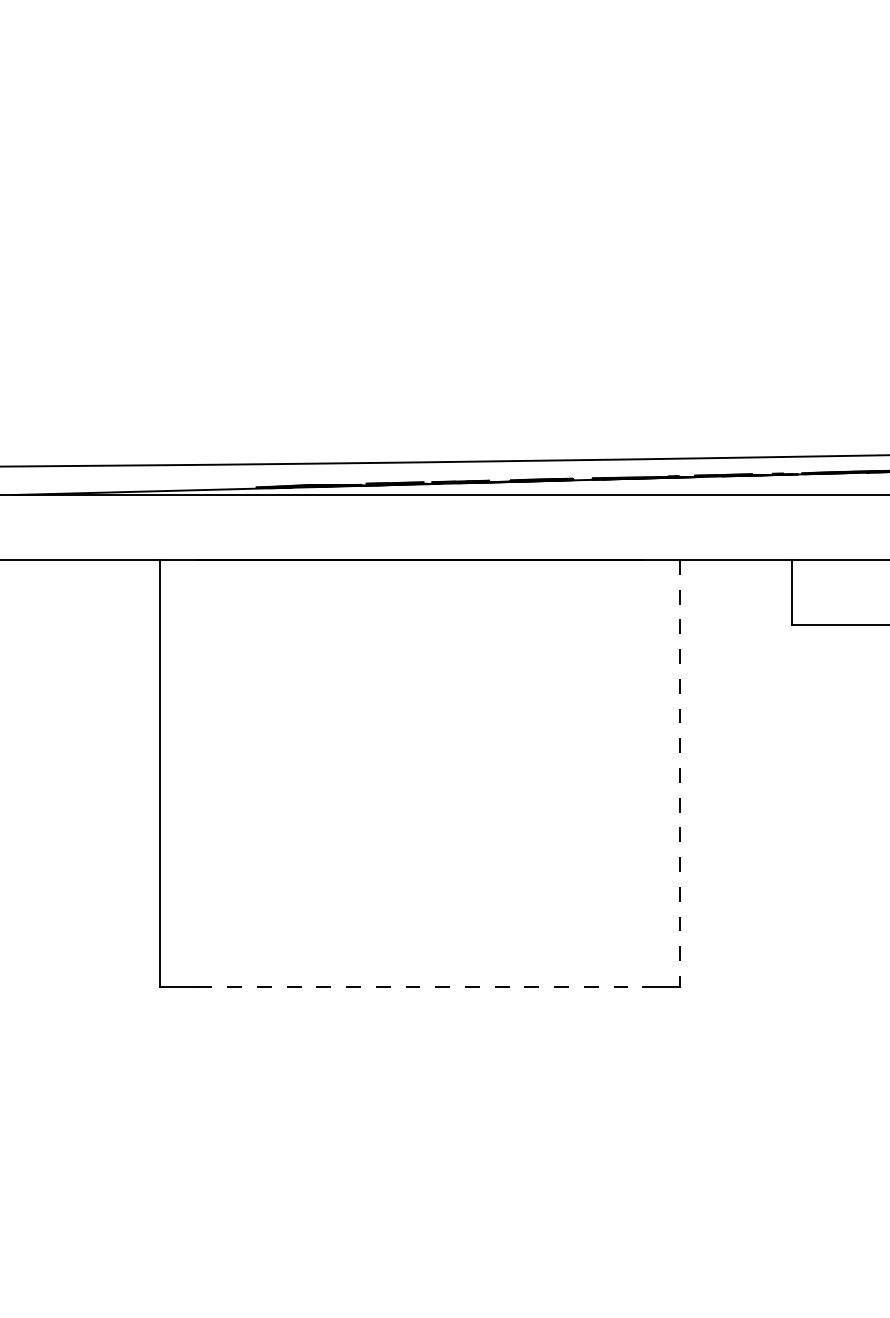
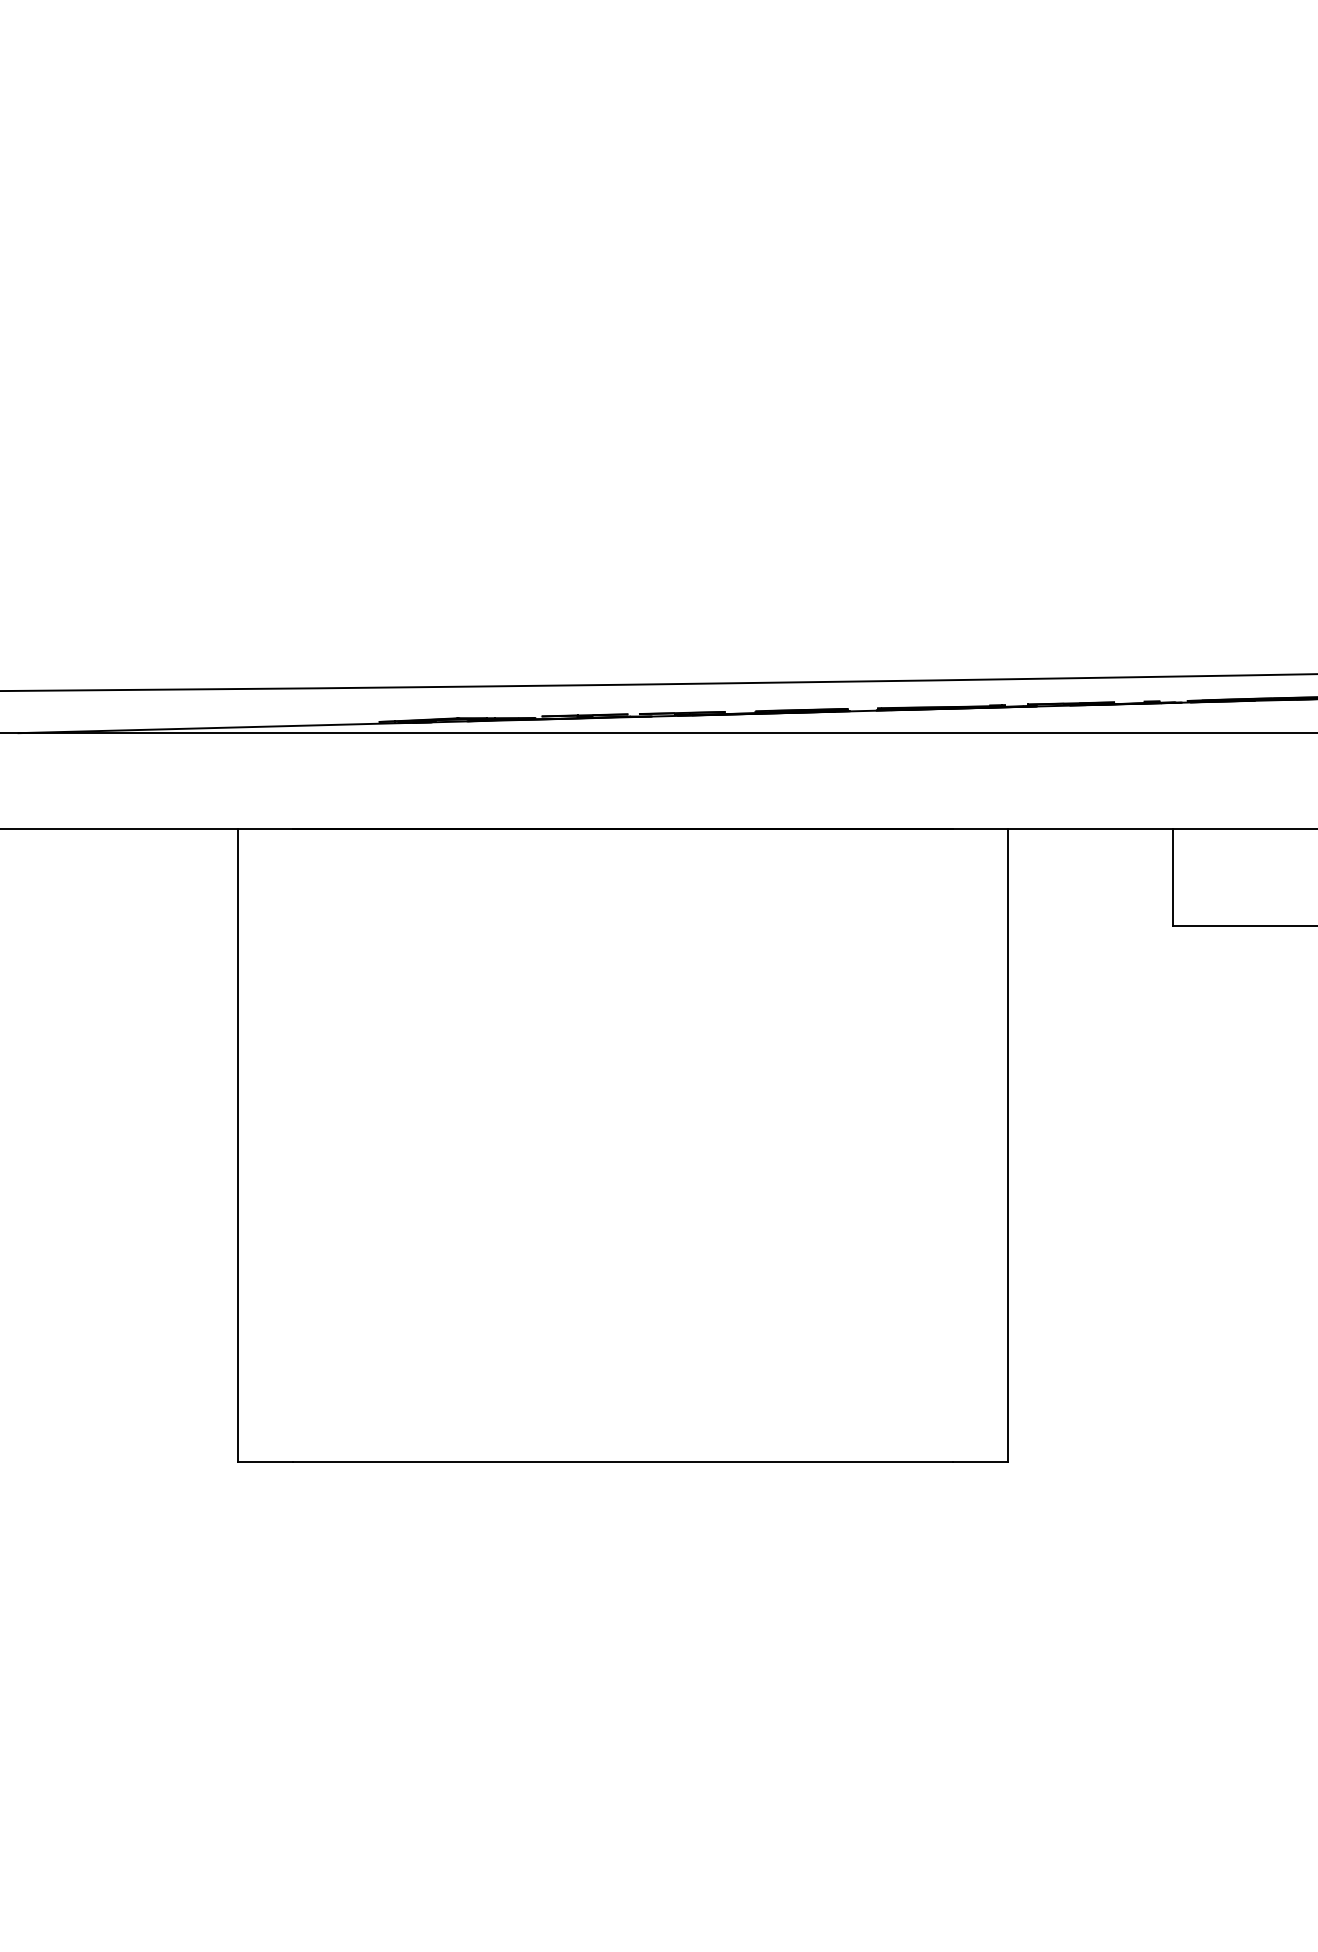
line: (680, 773) -> (1007, 1145), dashed -> solid
line: (420, 987) -> (622, 1462), dashed -> solid

